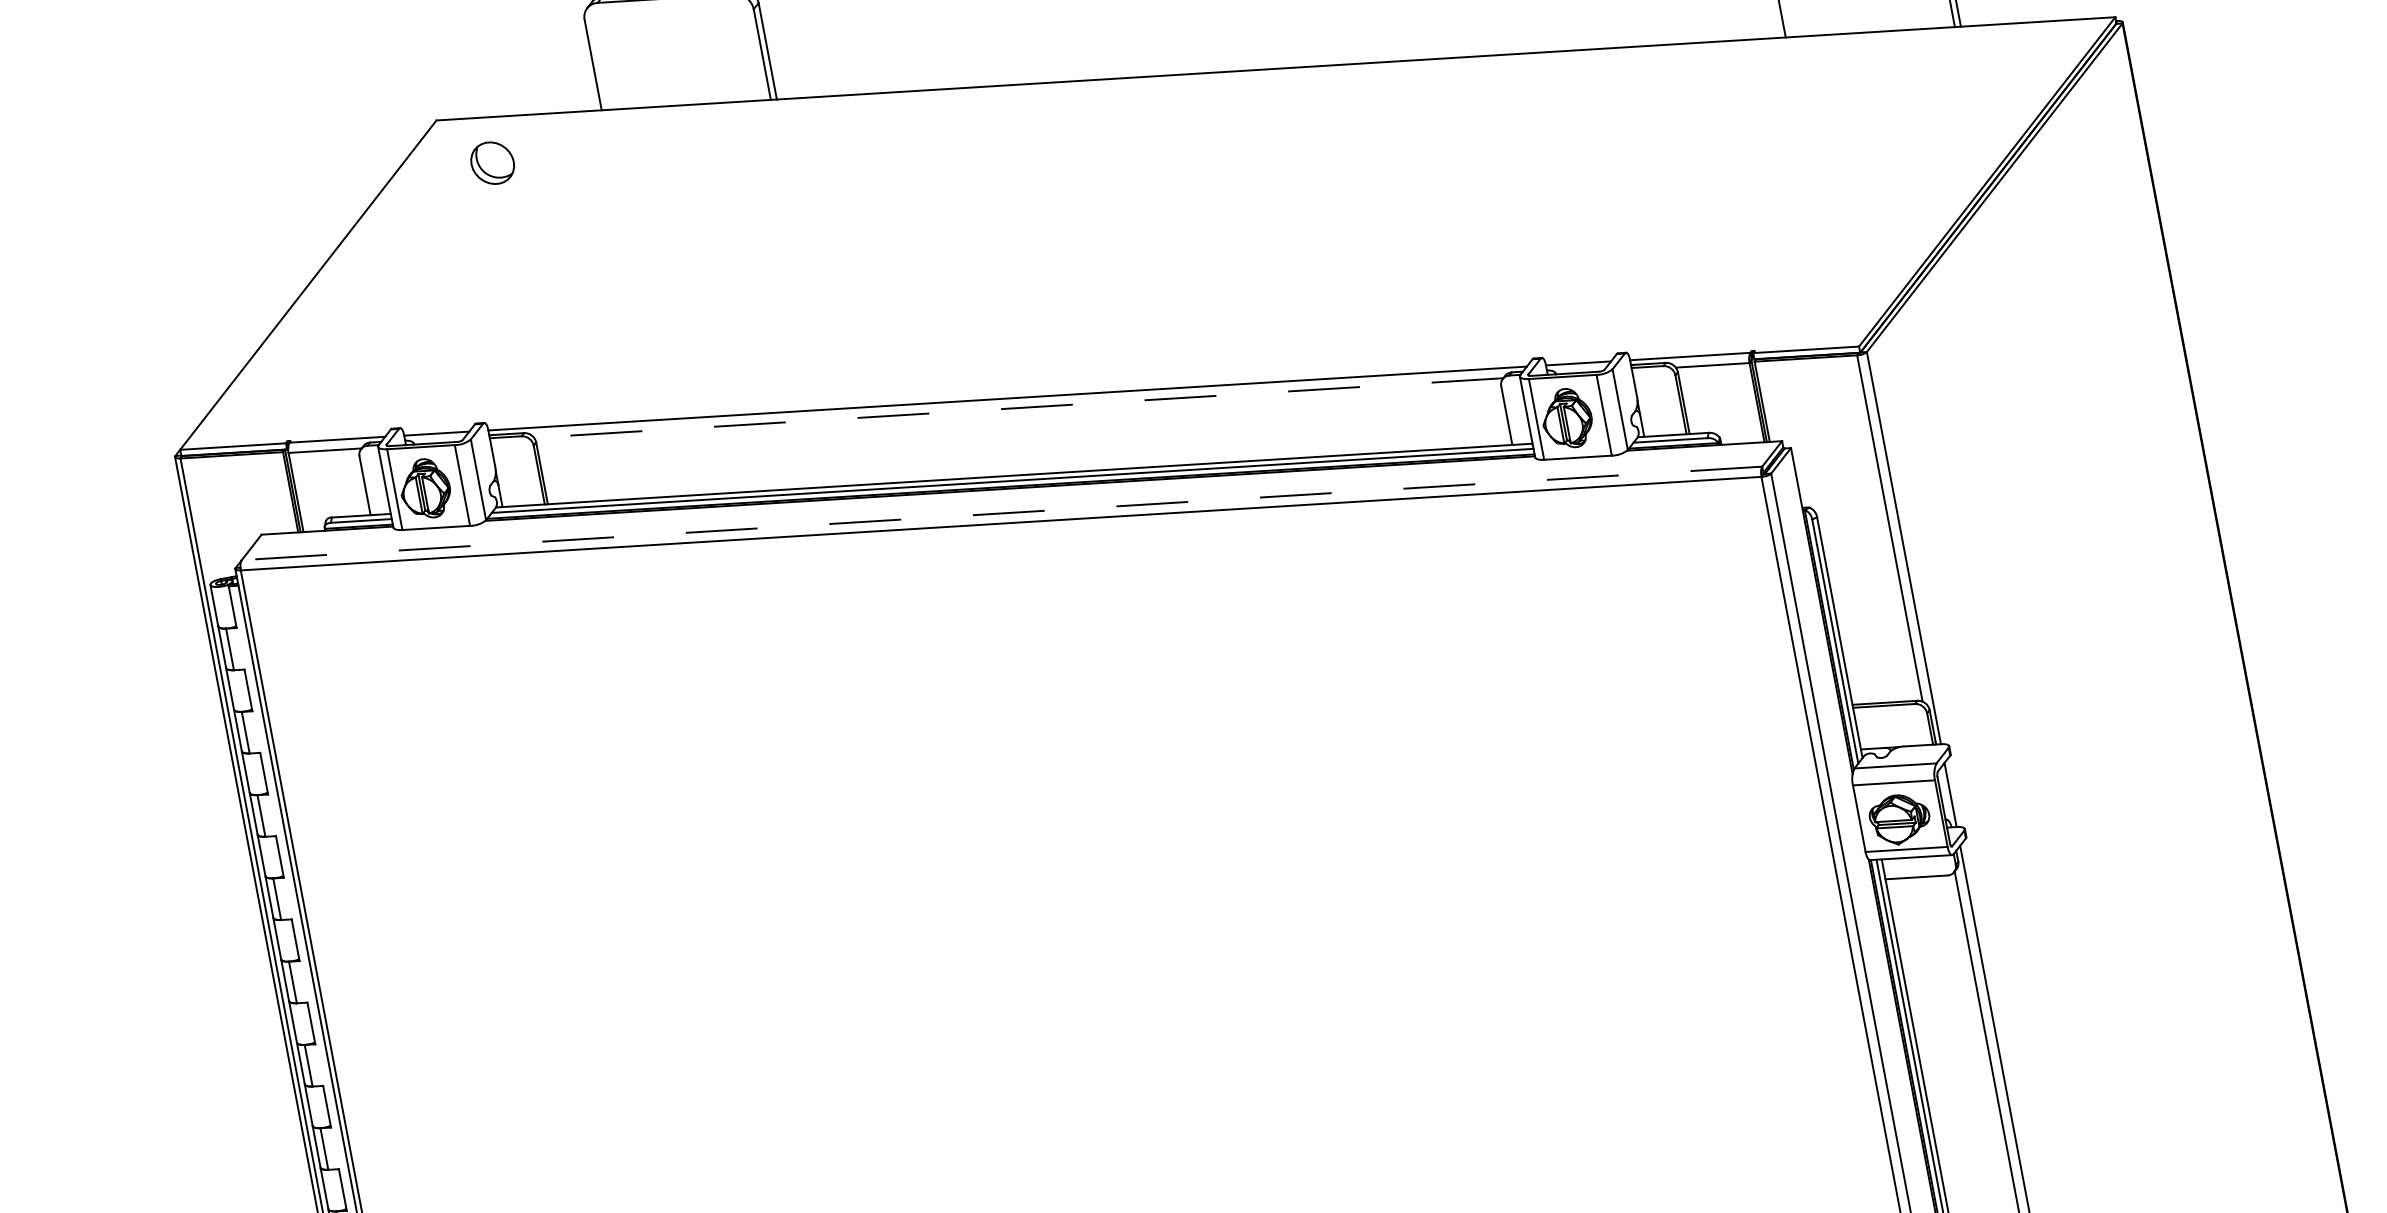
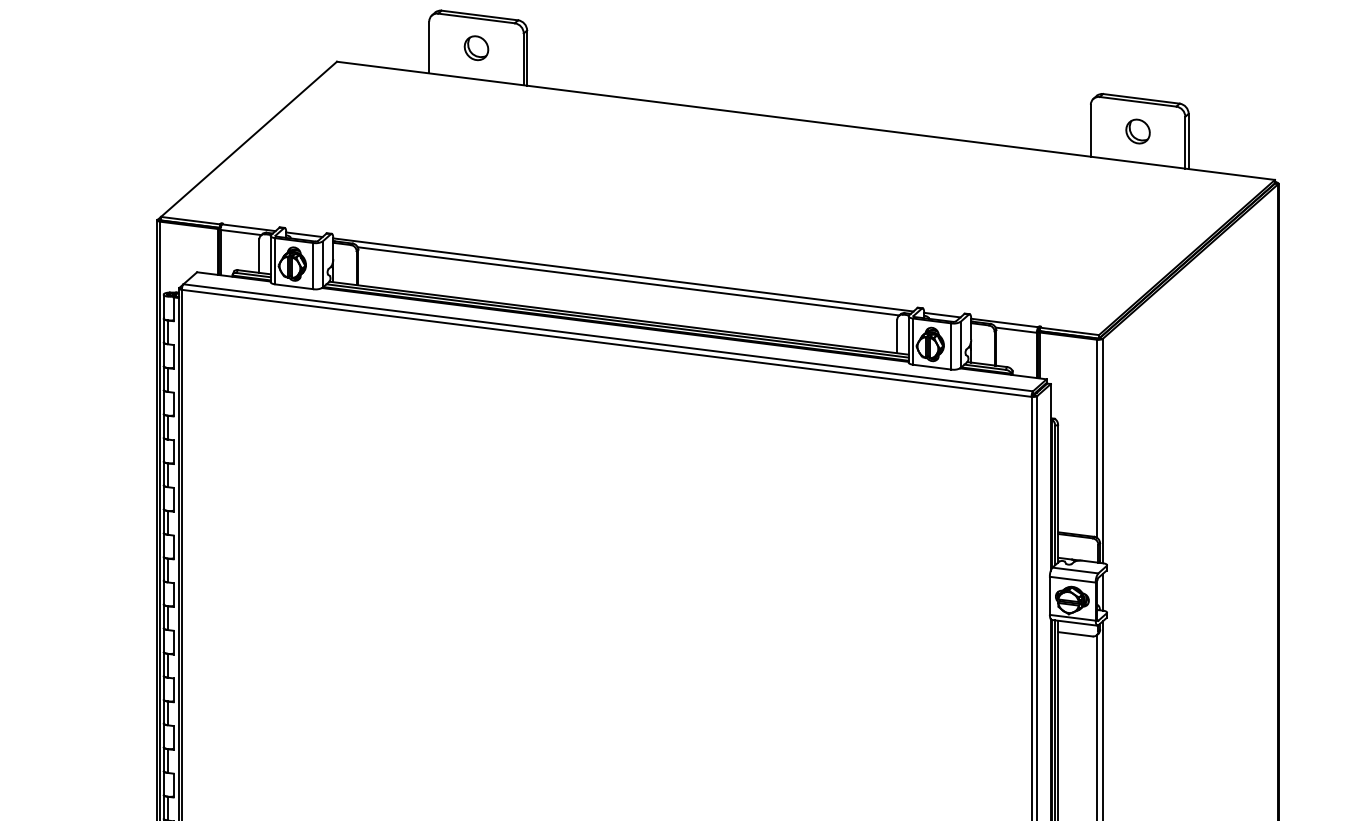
part: (492, 163) -> (476, 48), moved
line: (1018, 408) -> (628, 281), dashed -> solid
line: (1000, 513) -> (607, 337), dashed -> solid

